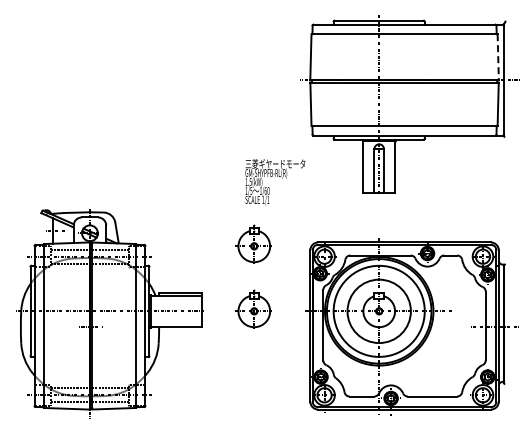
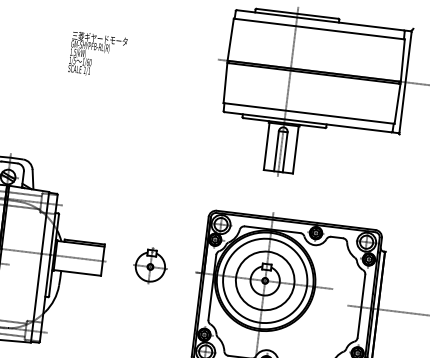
line: (498, 57) -> (403, 60), dashed -> solid
text: (275, 182) -> (97, 55), moved
part: (253, 243) -> (157, 204), removed

